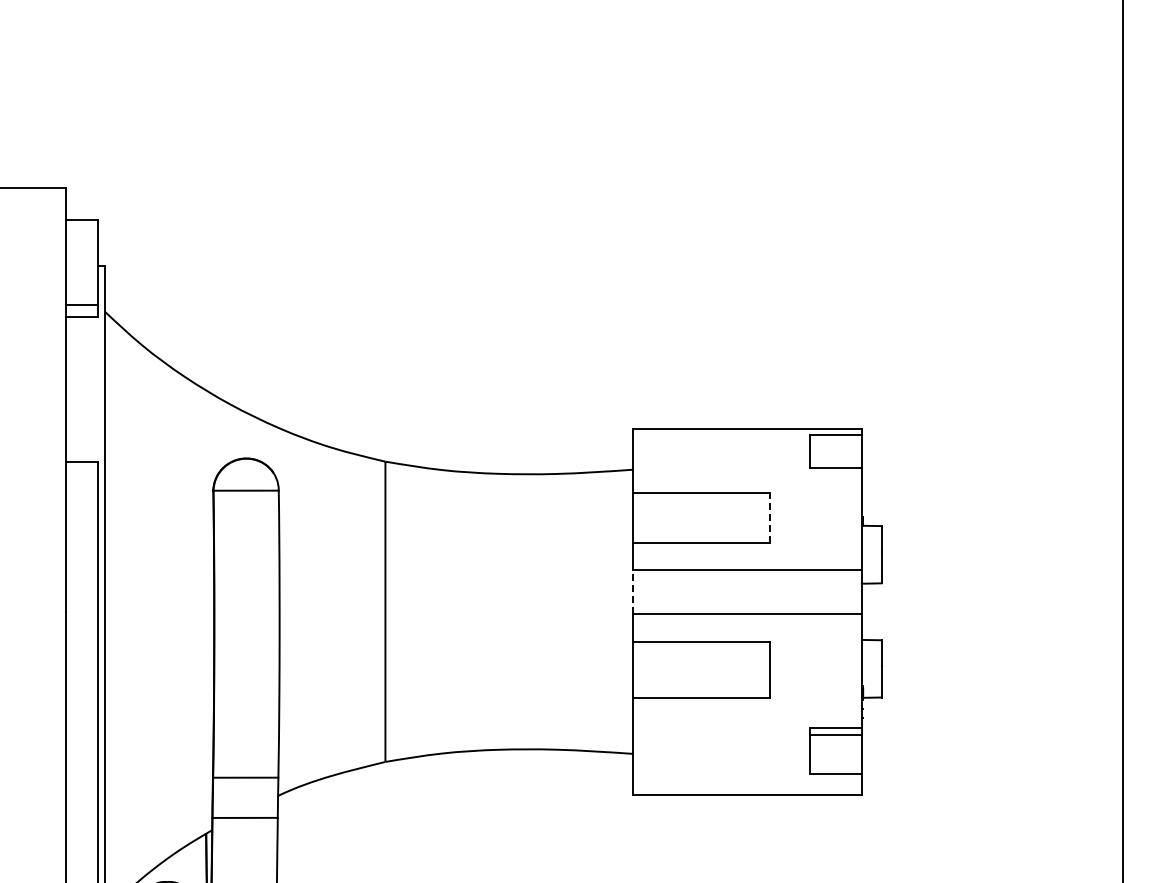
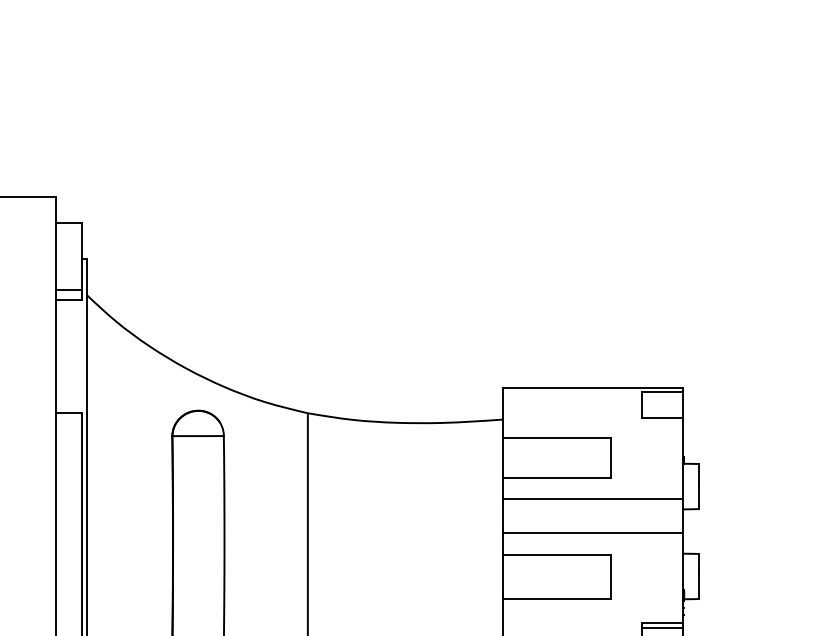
line: (770, 517) -> (611, 457), dashed -> solid
line: (633, 592) -> (503, 516), dashed -> solid

